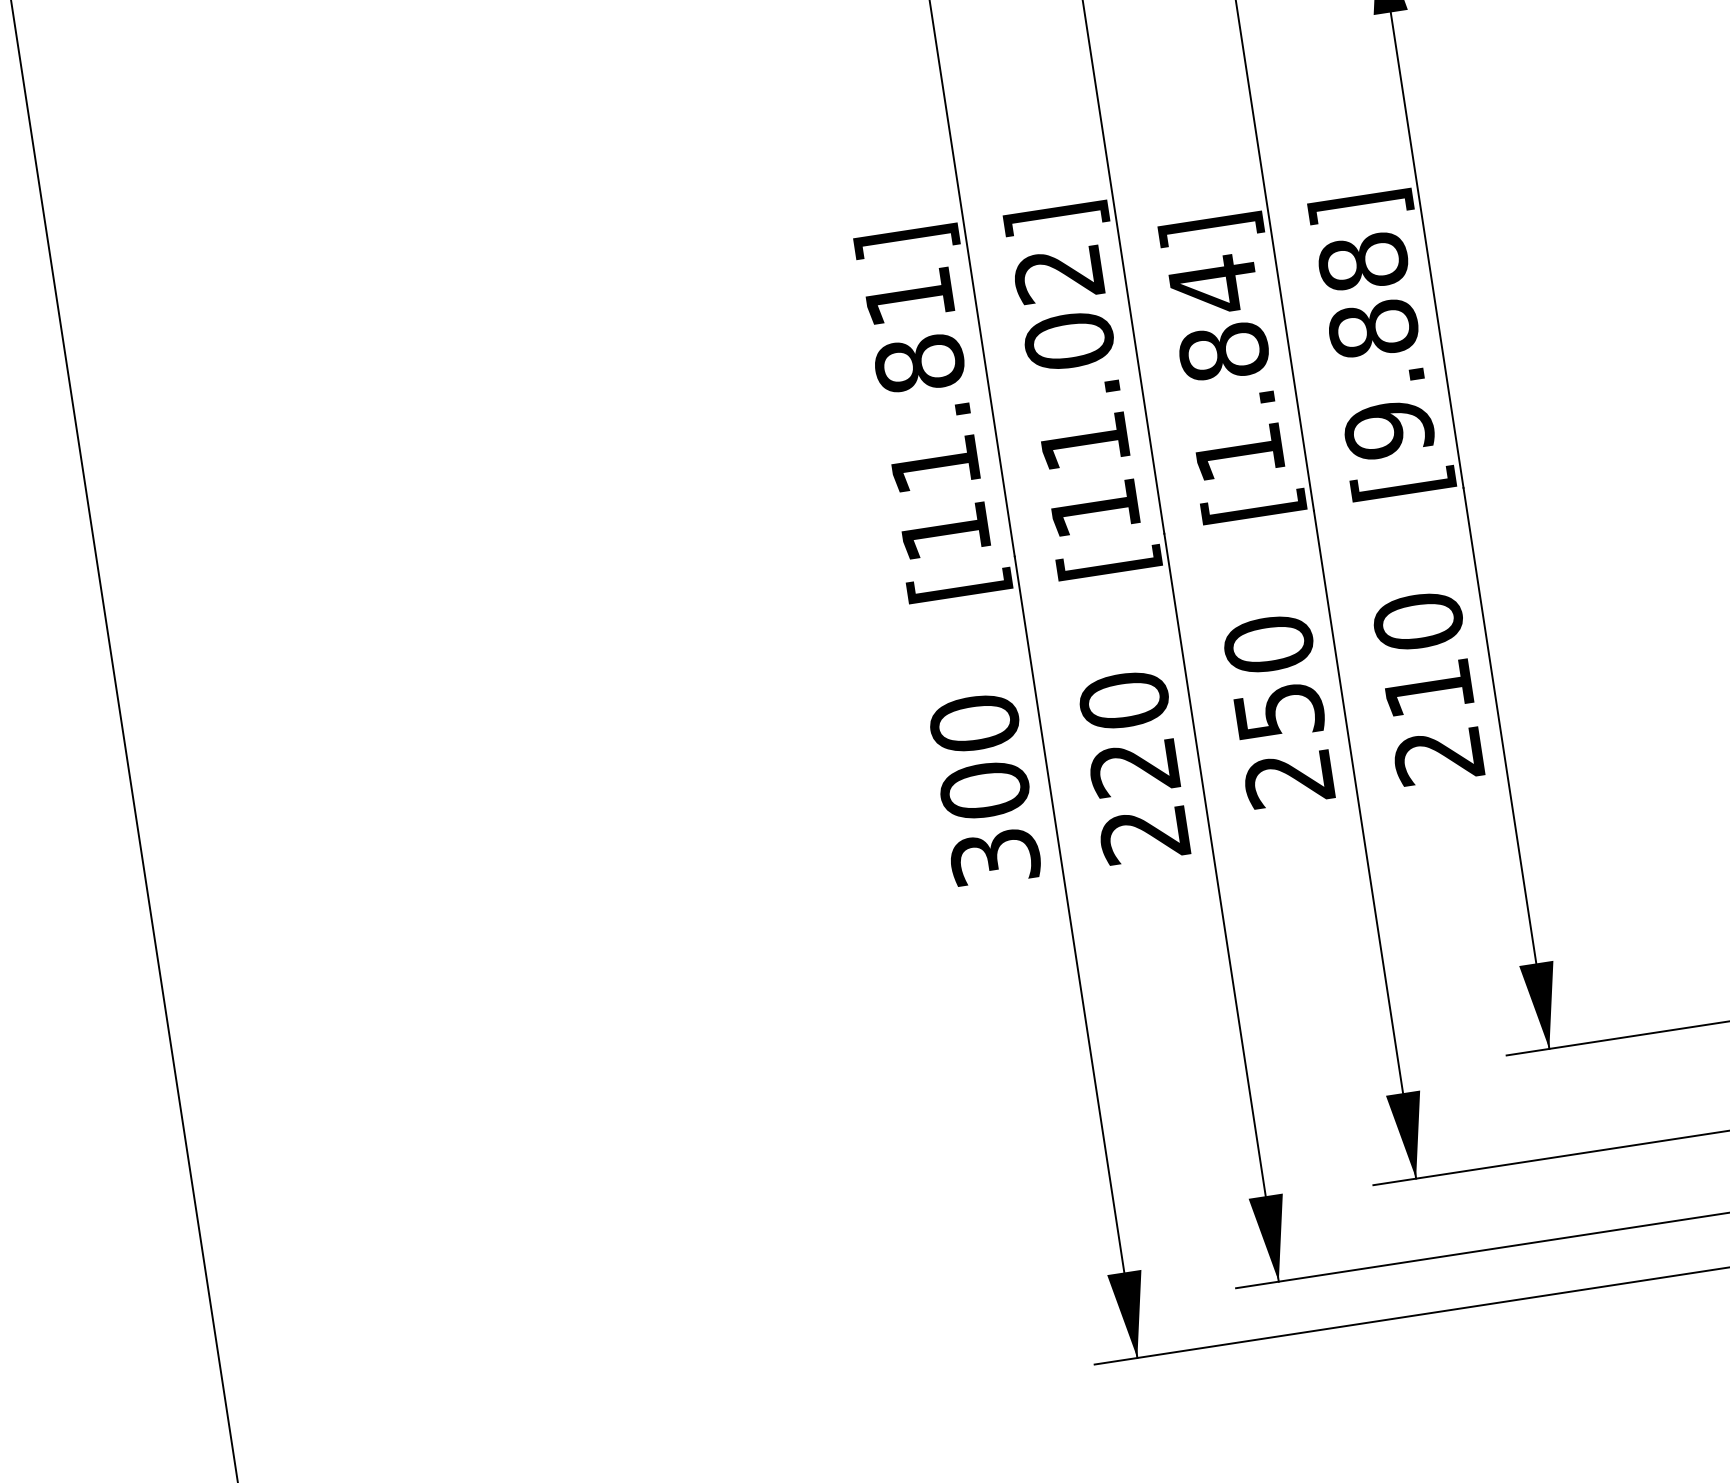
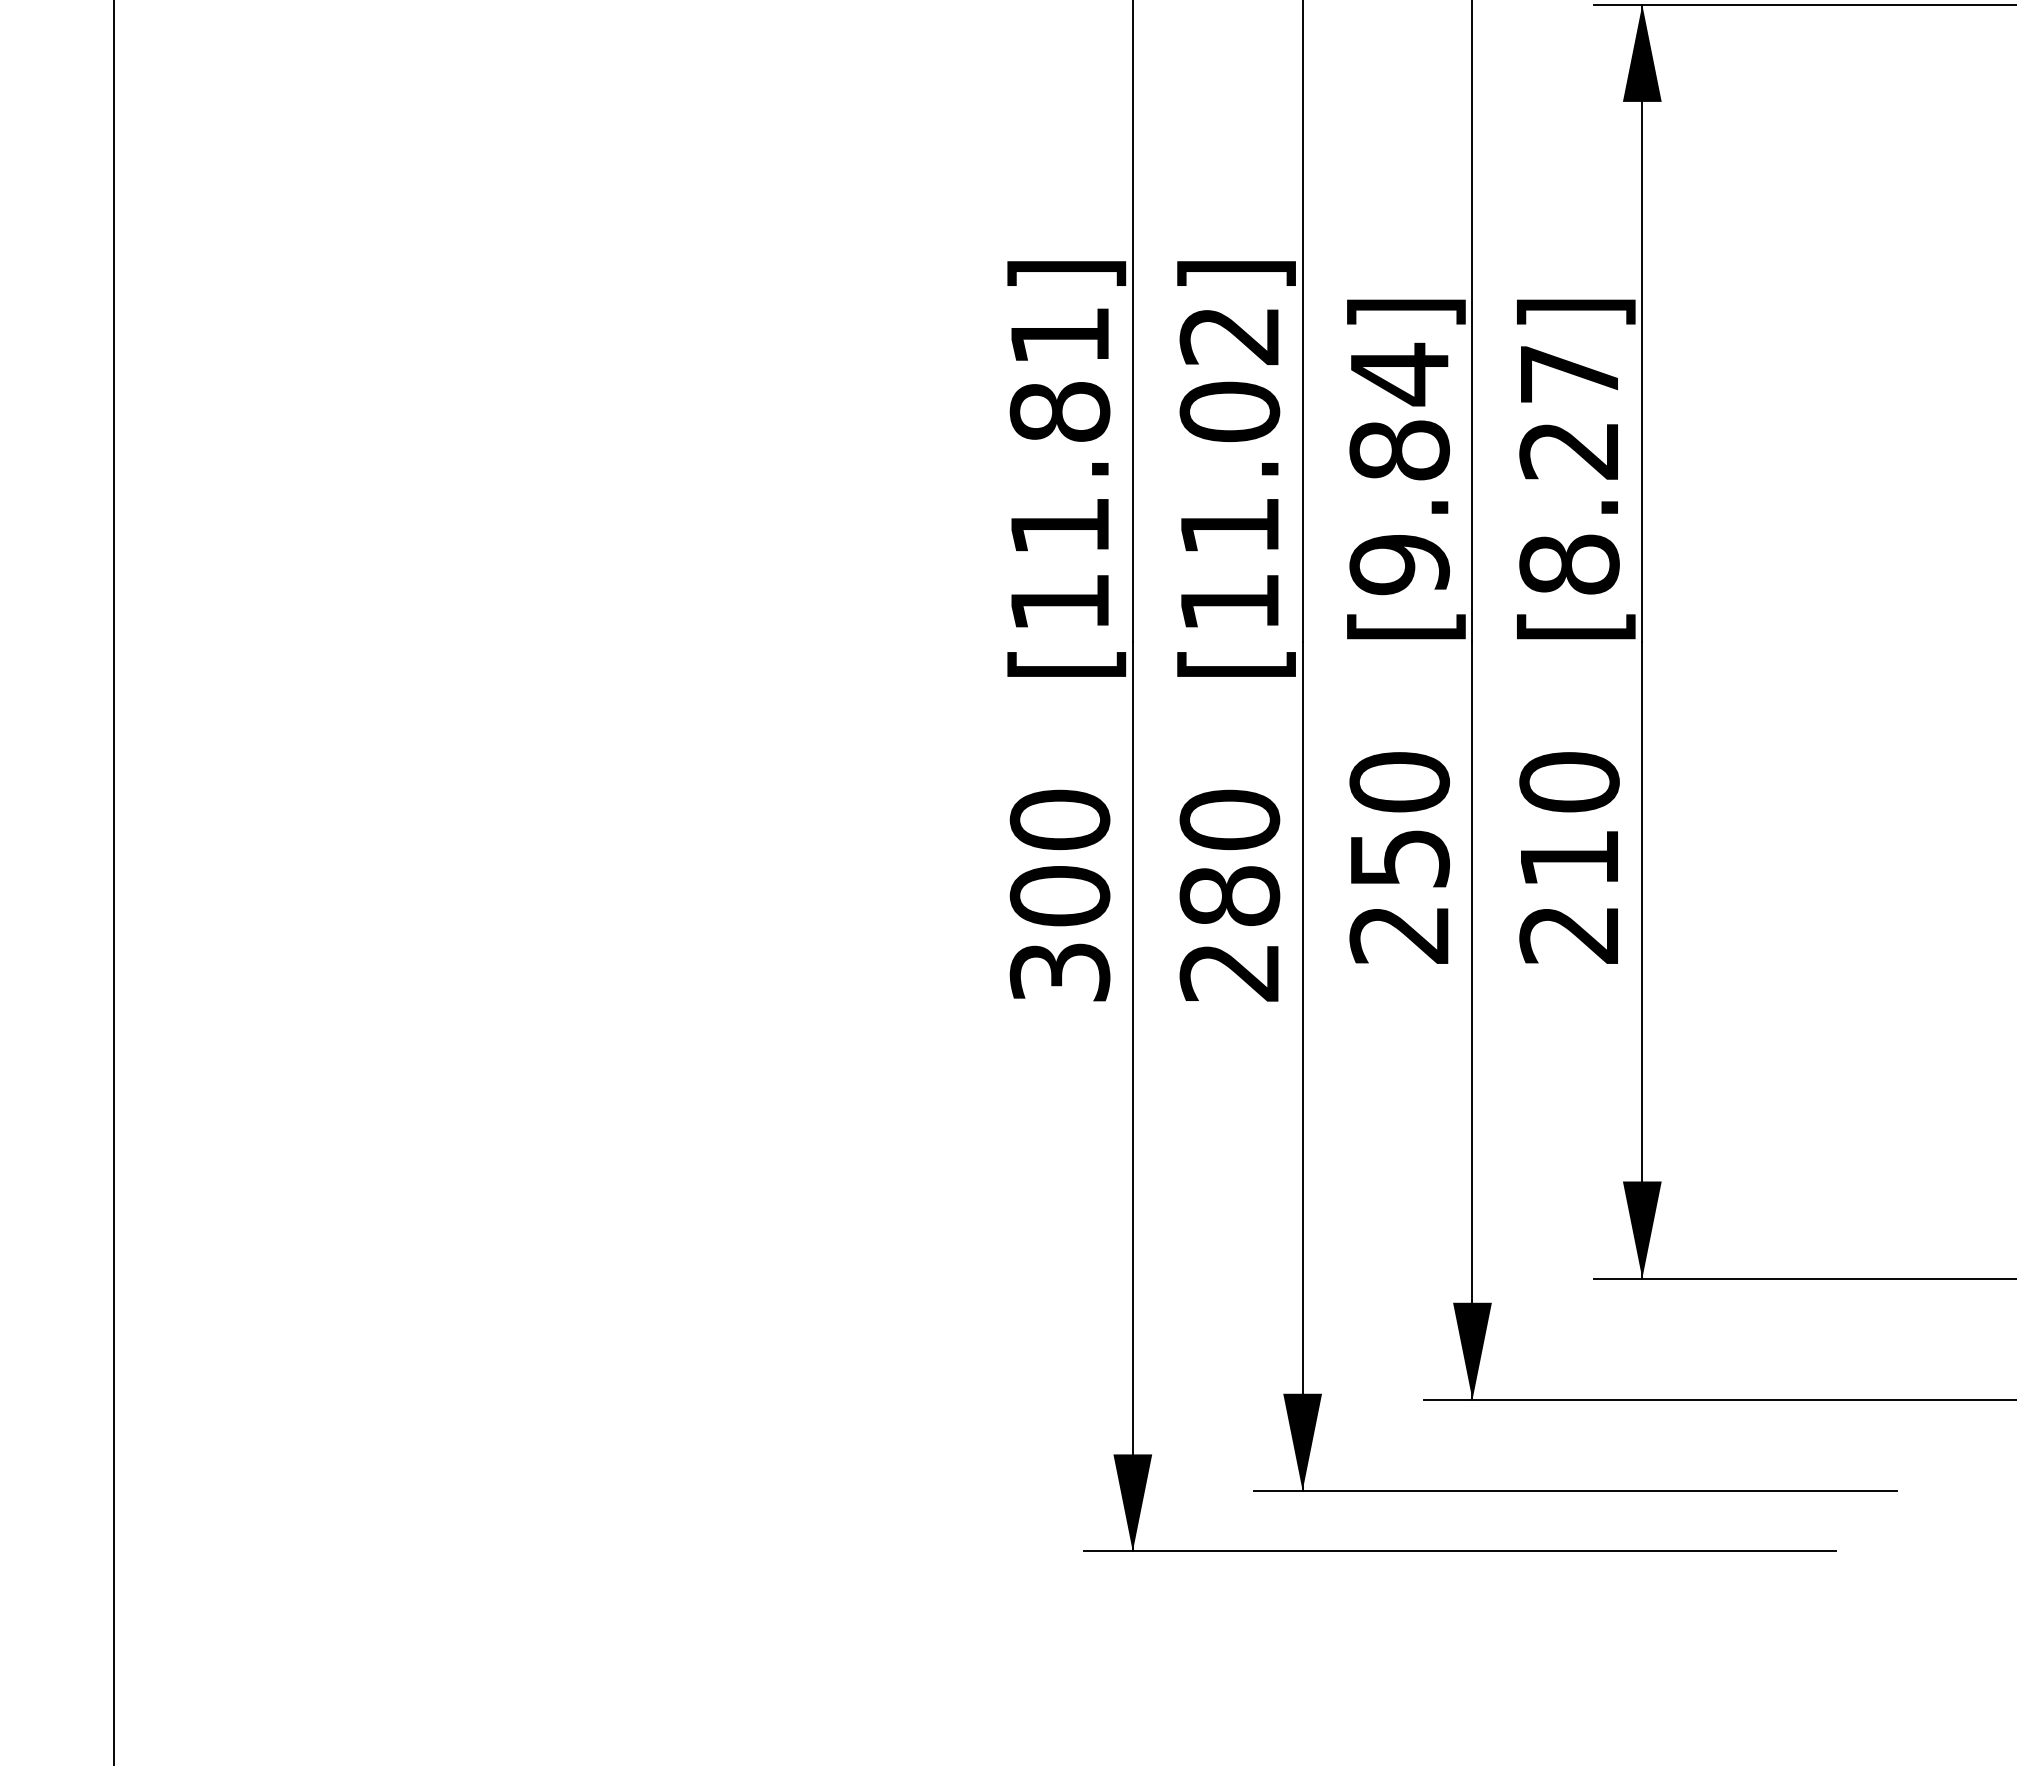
text: (1376, 346) -> (1569, 469), [9.88] -> [8.27]
text: (1239, 453) -> (1399, 565), [1.84] -> [9.84]
text: (1134, 768) -> (1229, 896), 220 -> 280

